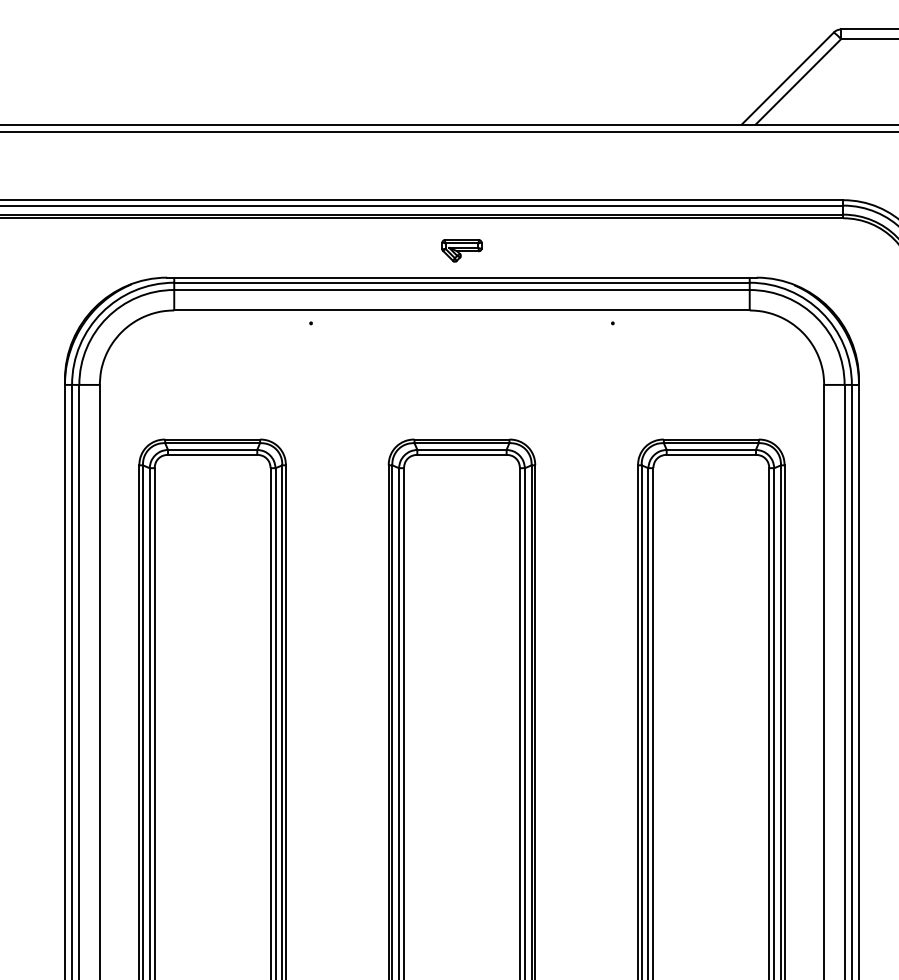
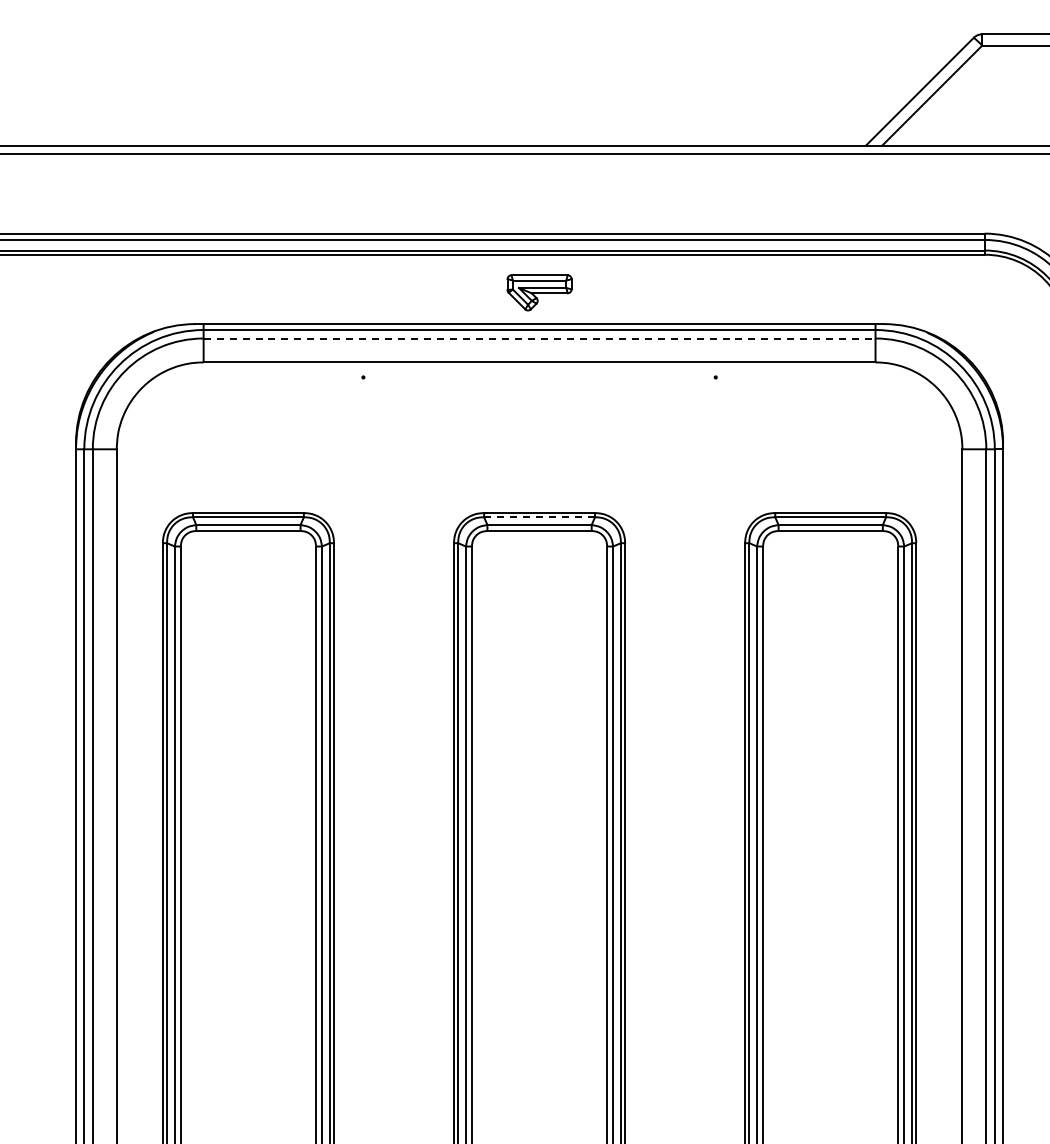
part: (461, 250) -> (539, 292), size x1.4
line: (461, 290) -> (539, 338), solid -> dashed
line: (461, 443) -> (539, 517), solid -> dashed

